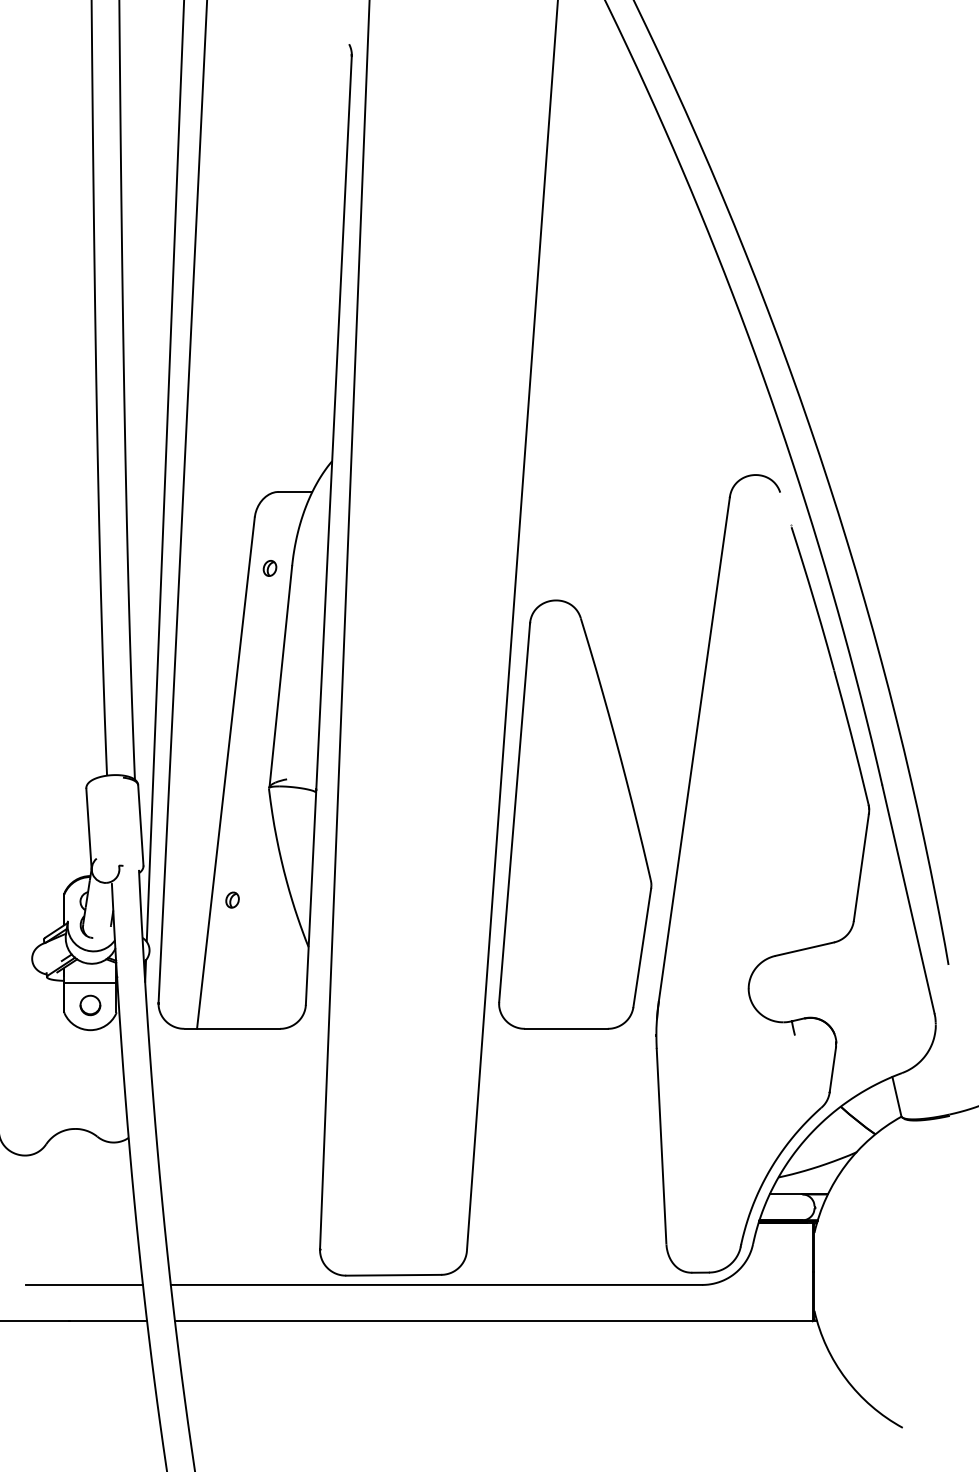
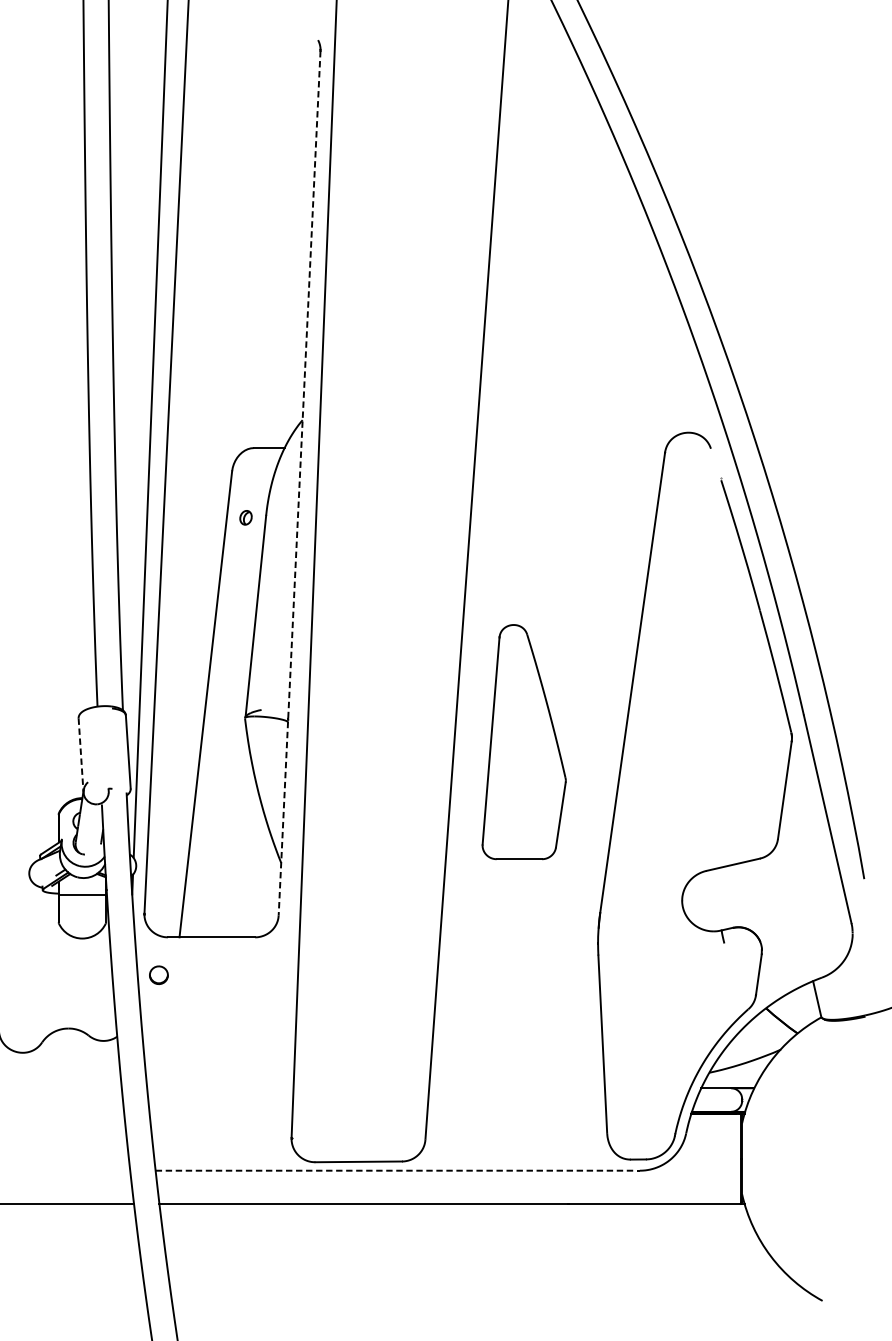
line: (328, 530) -> (299, 483), solid -> dashed
part: (575, 814) -> (524, 742), size x0.6
line: (89, 829) -> (81, 755), solid -> dashed
part: (232, 899) -> (211, 819), removed
part: (90, 1005) -> (158, 975), moved
line: (84, 1284) -> (76, 1170), removed
line: (436, 1284) -> (397, 1170), solid -> dashed

